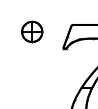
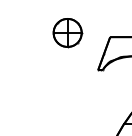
part: (32, 31) -> (68, 32), moved

